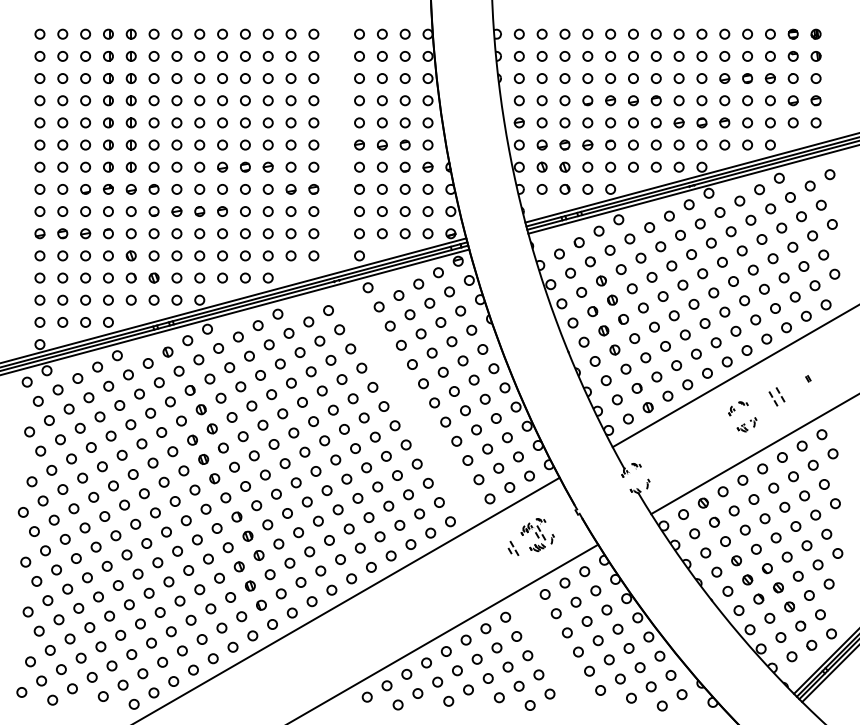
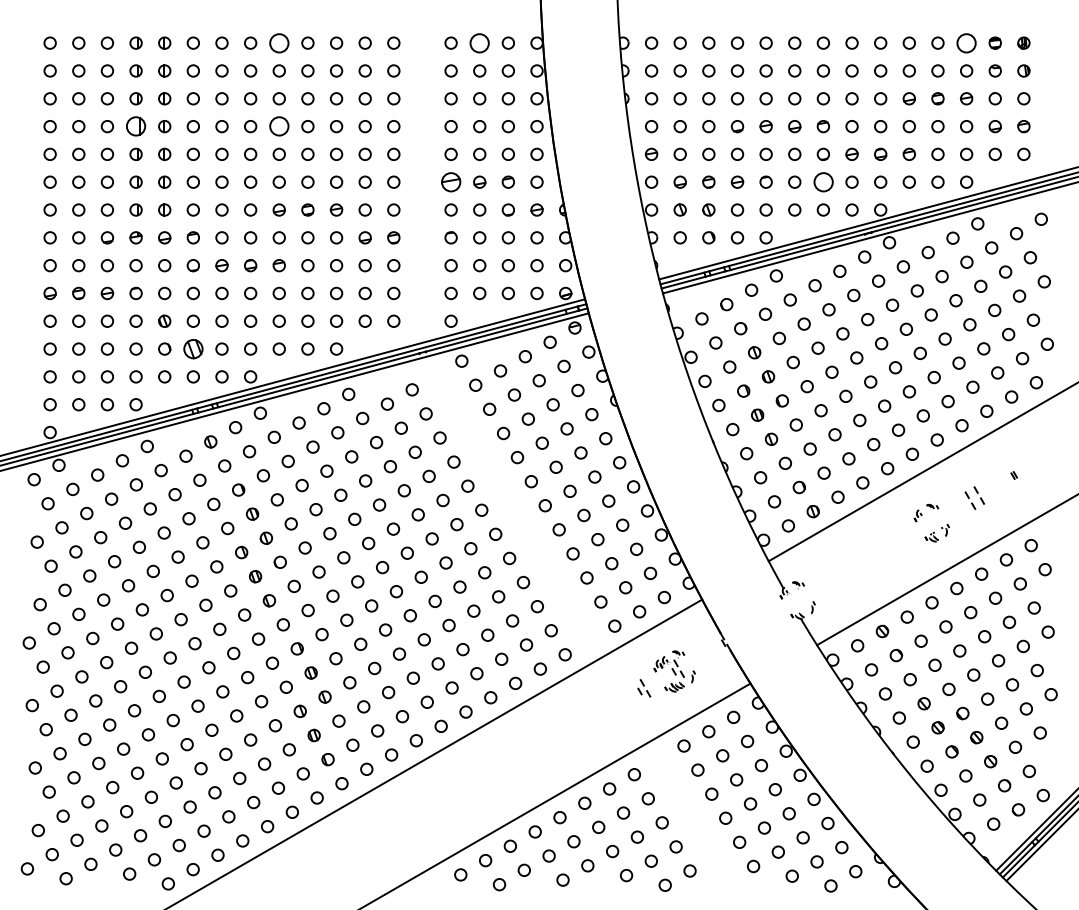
circle: (222, 33) -> (279, 42), size x1.6
circle: (382, 33) -> (479, 42), size x1.6
circle: (770, 33) -> (966, 42), size x1.6
part: (108, 100) -> (136, 126), size x1.6
circle: (222, 100) -> (279, 126), size x1.6
part: (359, 144) -> (451, 181), size x1.6
circle: (655, 144) -> (822, 181), size x1.6
part: (153, 277) -> (192, 348), size x1.6

